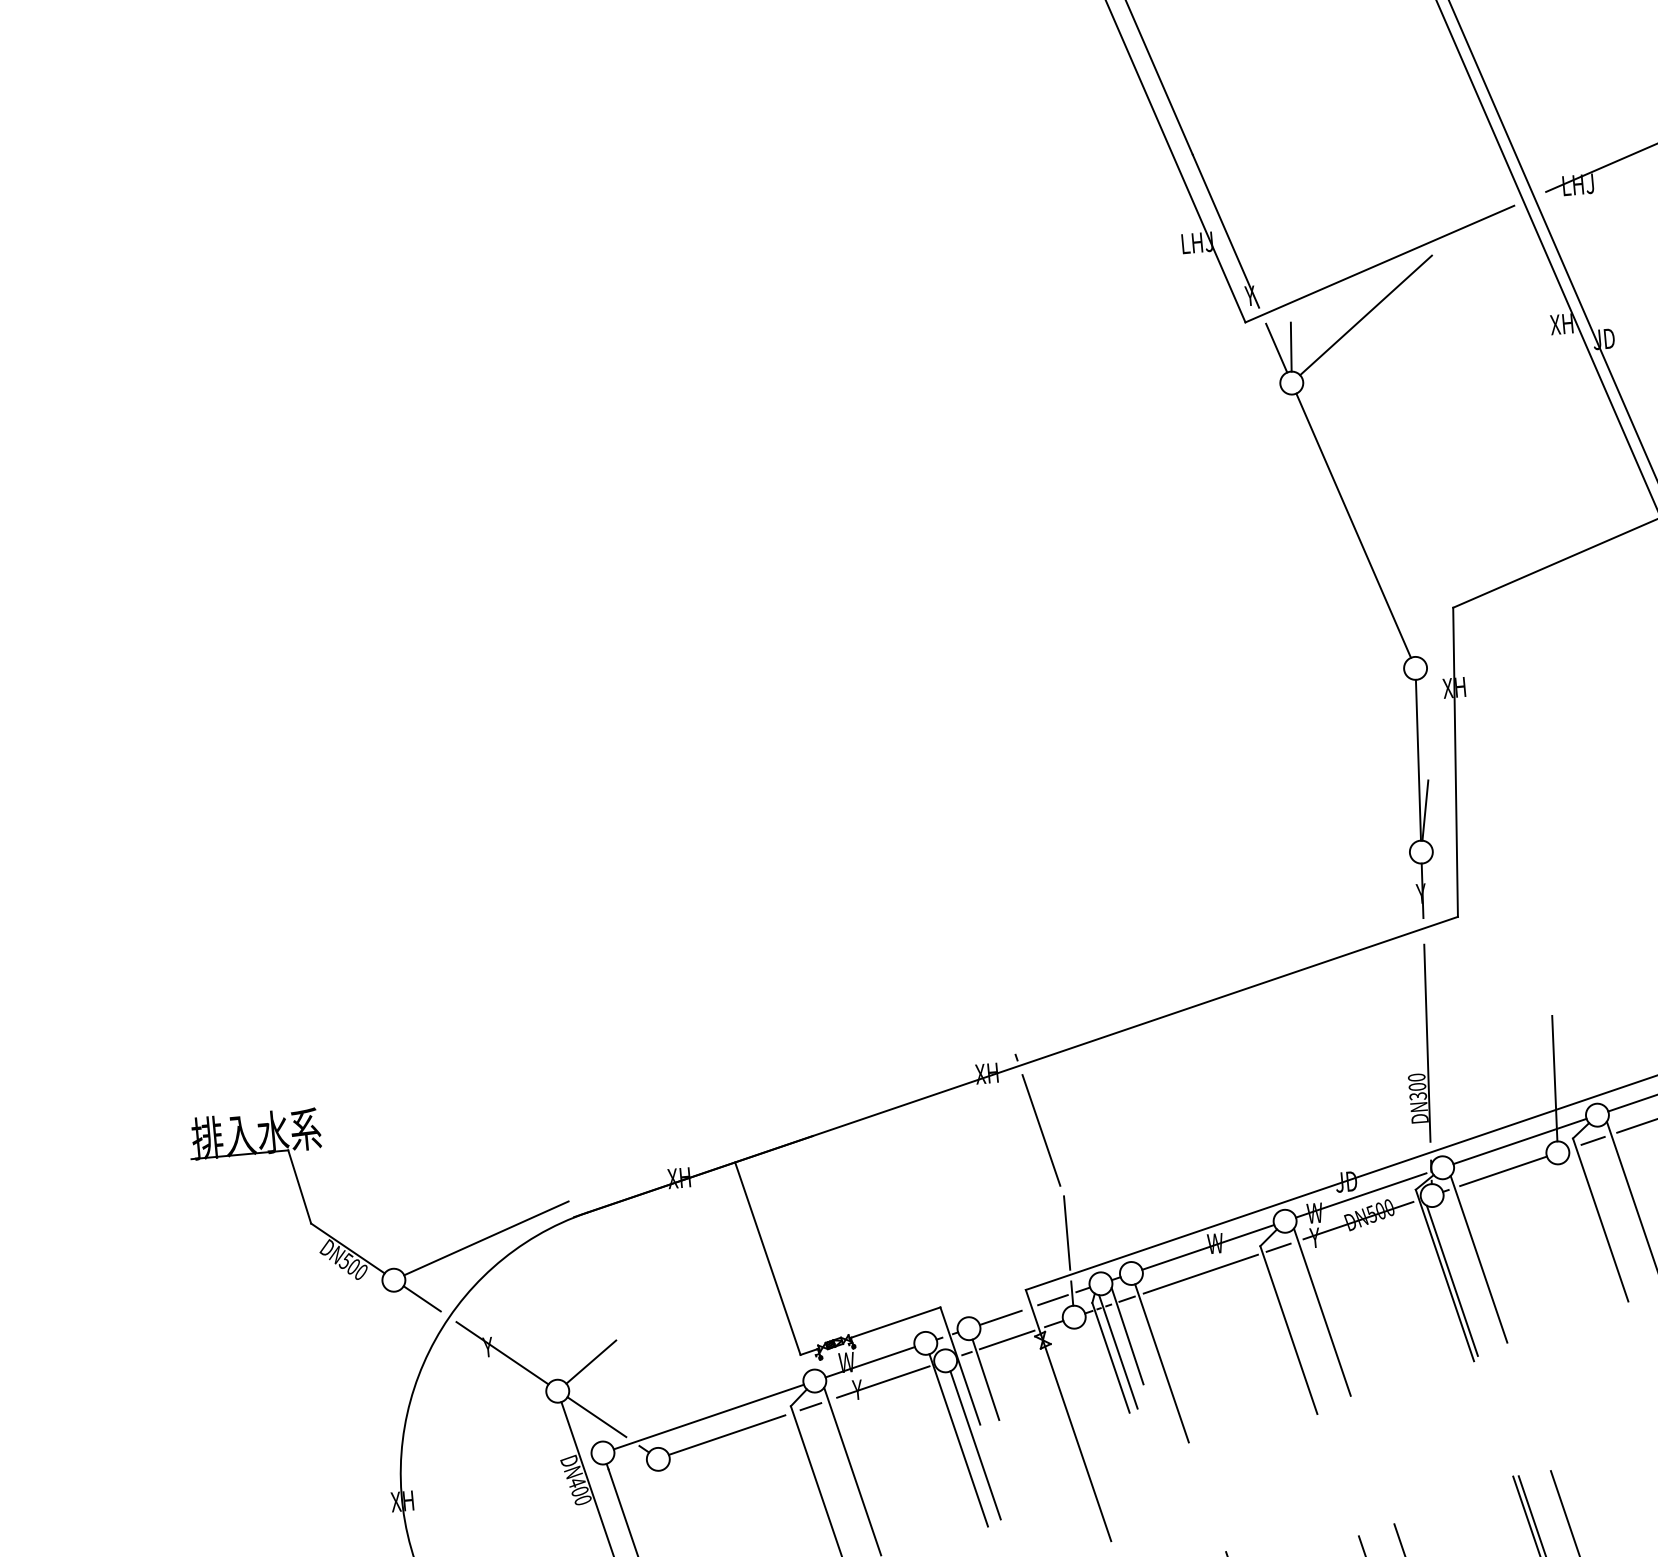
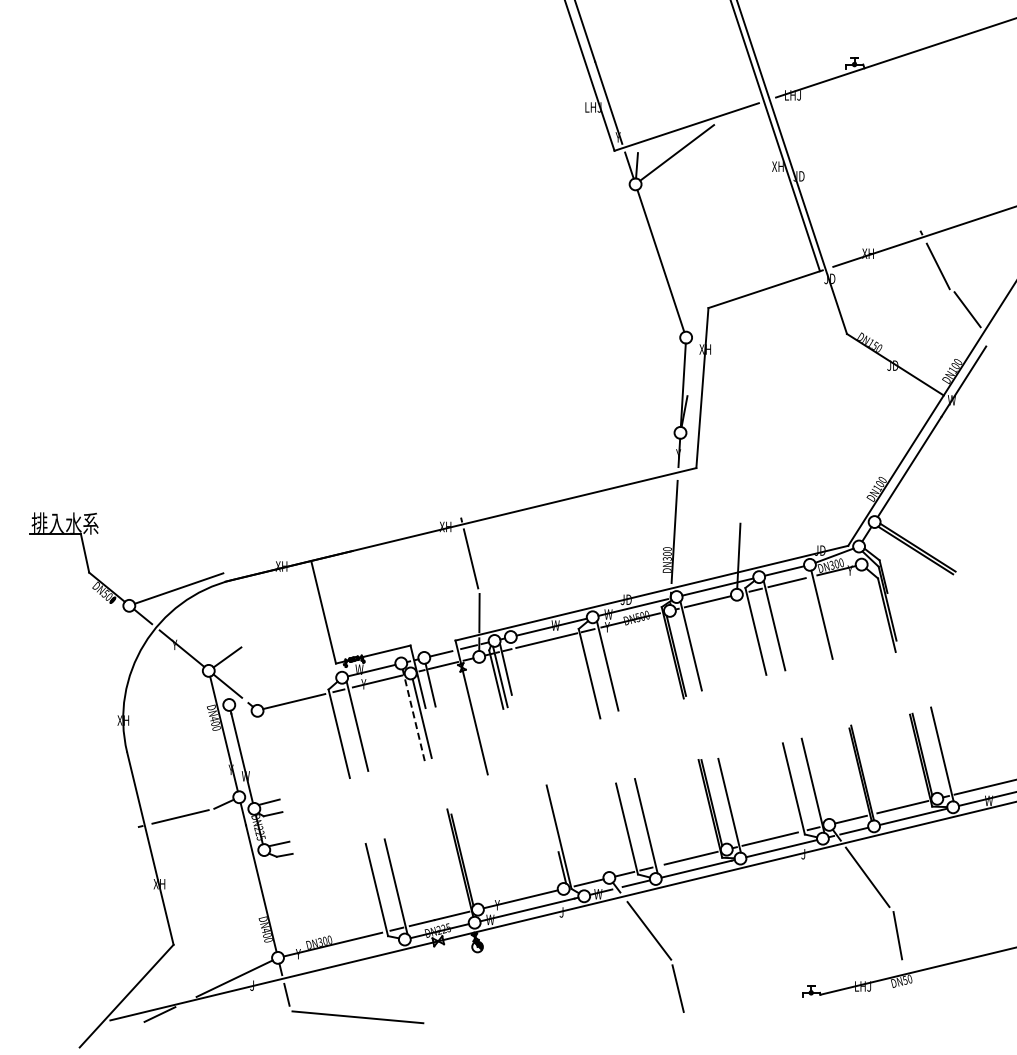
line: (1162, 1362) -> (522, 684), removed
line: (708, 1417) -> (285, 691), removed
line: (958, 1439) -> (413, 714), solid -> dashed

